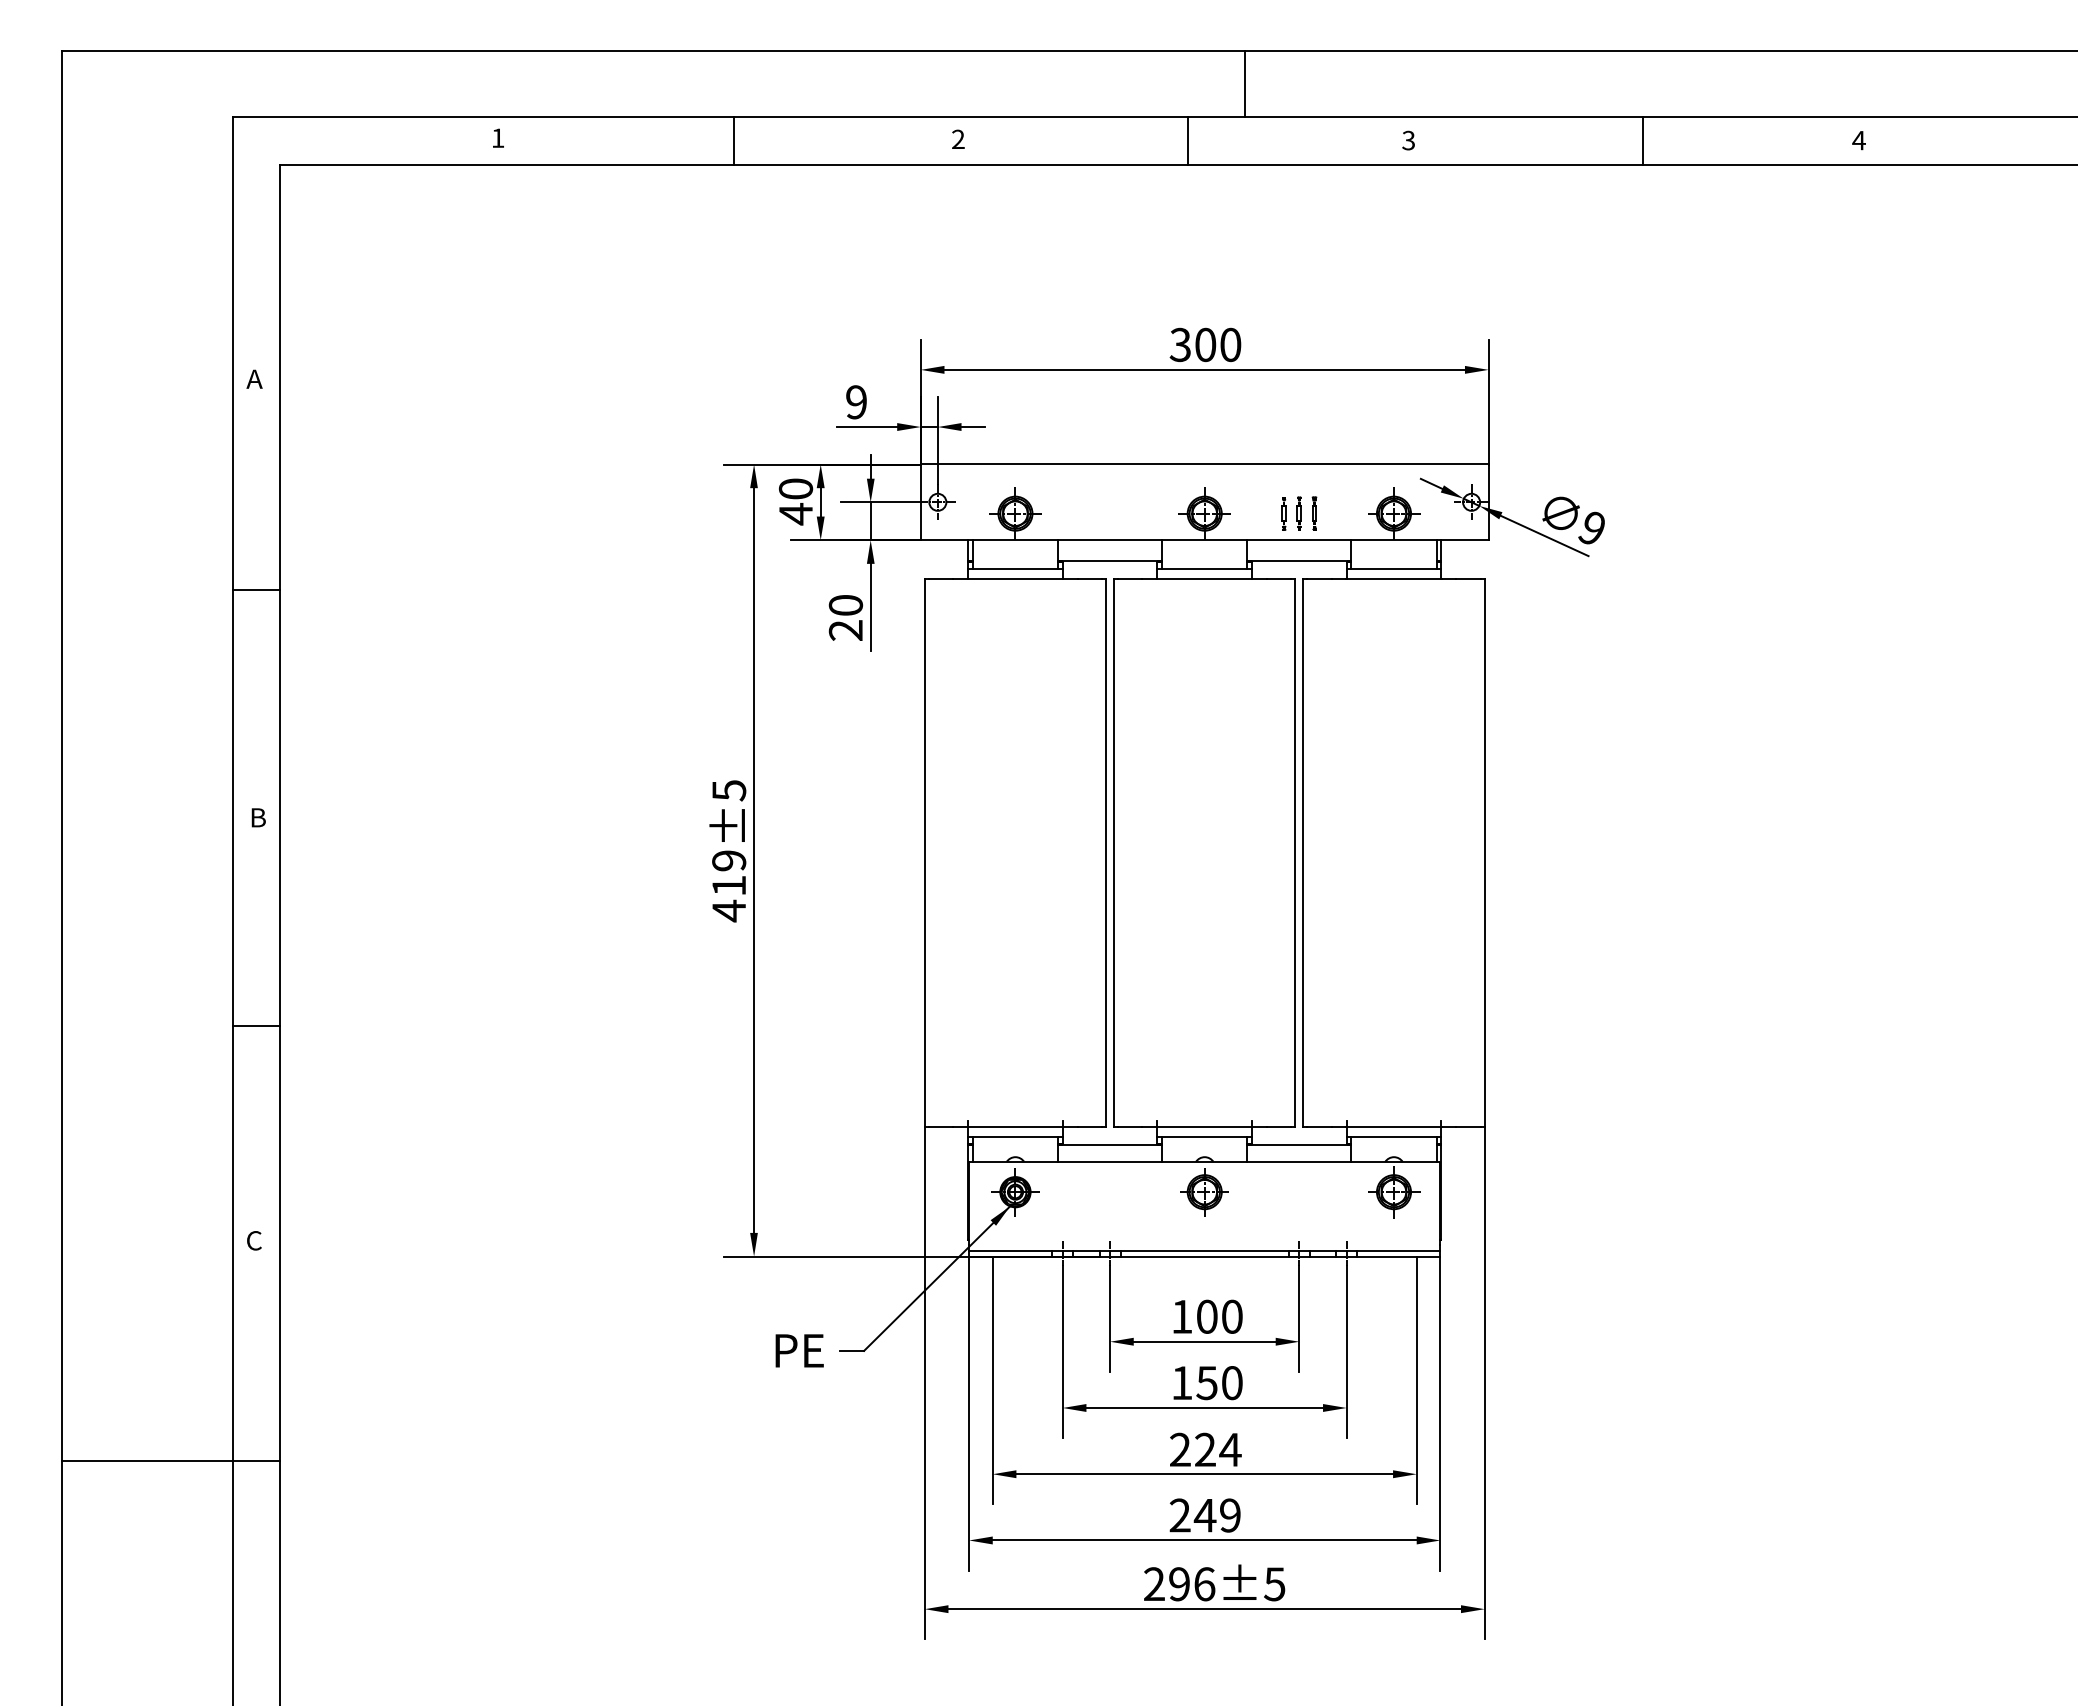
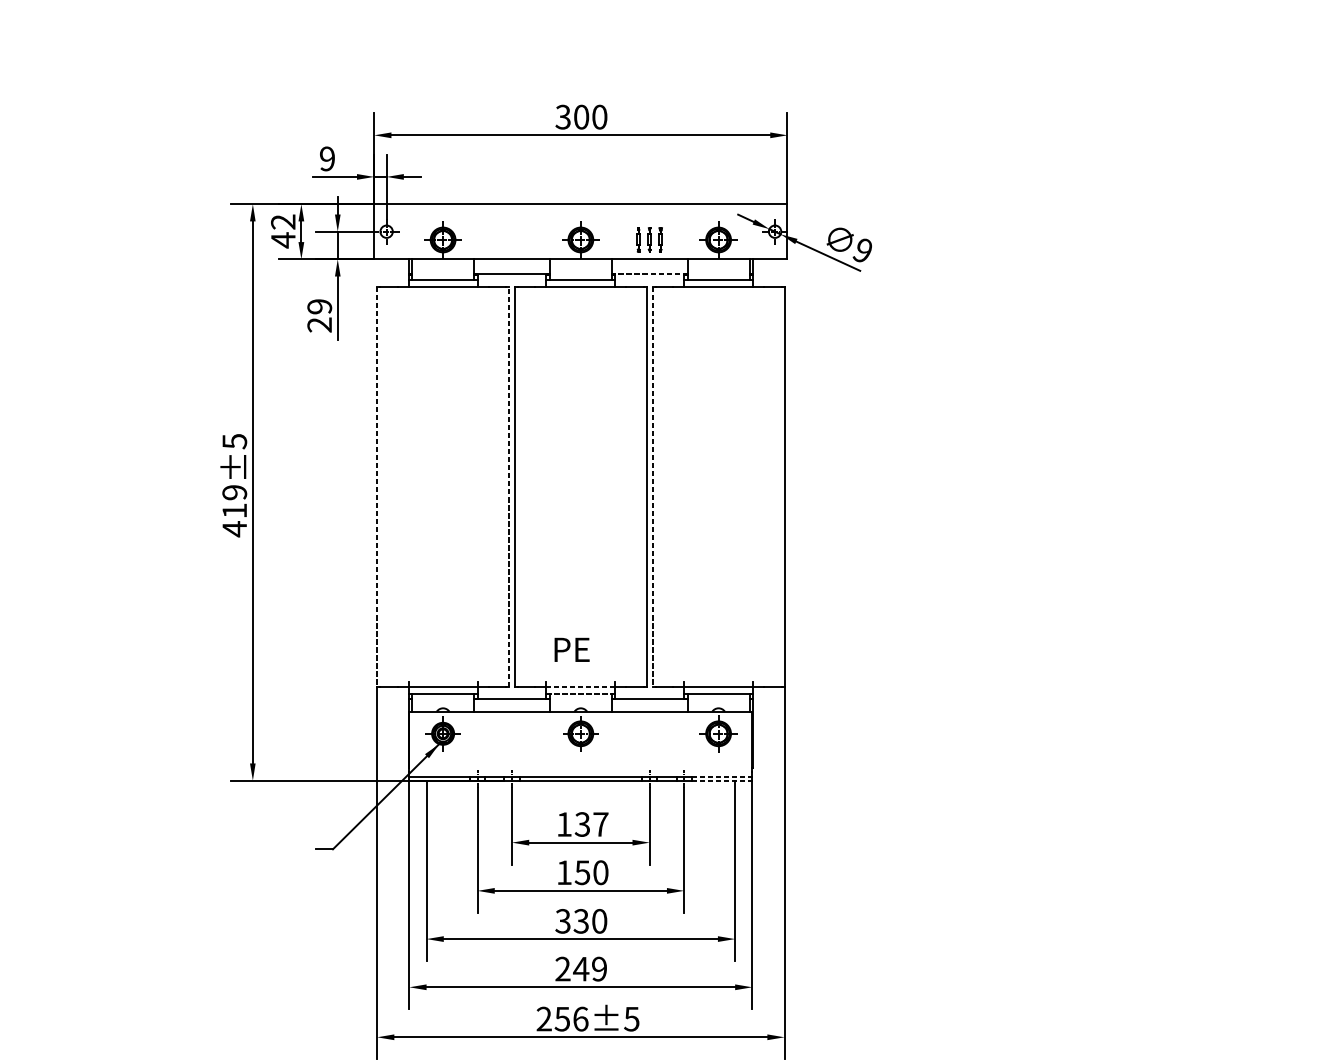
text: (796, 488) -> (283, 221), 40 -> 42
line: (1298, 561) -> (649, 274), solid -> dashed
text: (845, 605) -> (319, 306), 20 -> 29
line: (1106, 852) -> (509, 486), solid -> dashed
line: (924, 853) -> (376, 487), solid -> dashed
line: (1303, 853) -> (652, 487), solid -> dashed
line: (1204, 1127) -> (580, 686), solid -> dashed
line: (1205, 1136) -> (581, 693), solid -> dashed
line: (1398, 1250) -> (721, 776), solid -> dashed
line: (1398, 1256) -> (721, 780), solid -> dashed
text: (1219, 1316) -> (591, 824), 100 -> 137
text: (799, 1350) -> (571, 649), moved
text: (1205, 1449) -> (581, 921), 224 -> 330
text: (1178, 1584) -> (561, 1019), 296±5 -> 256±5

